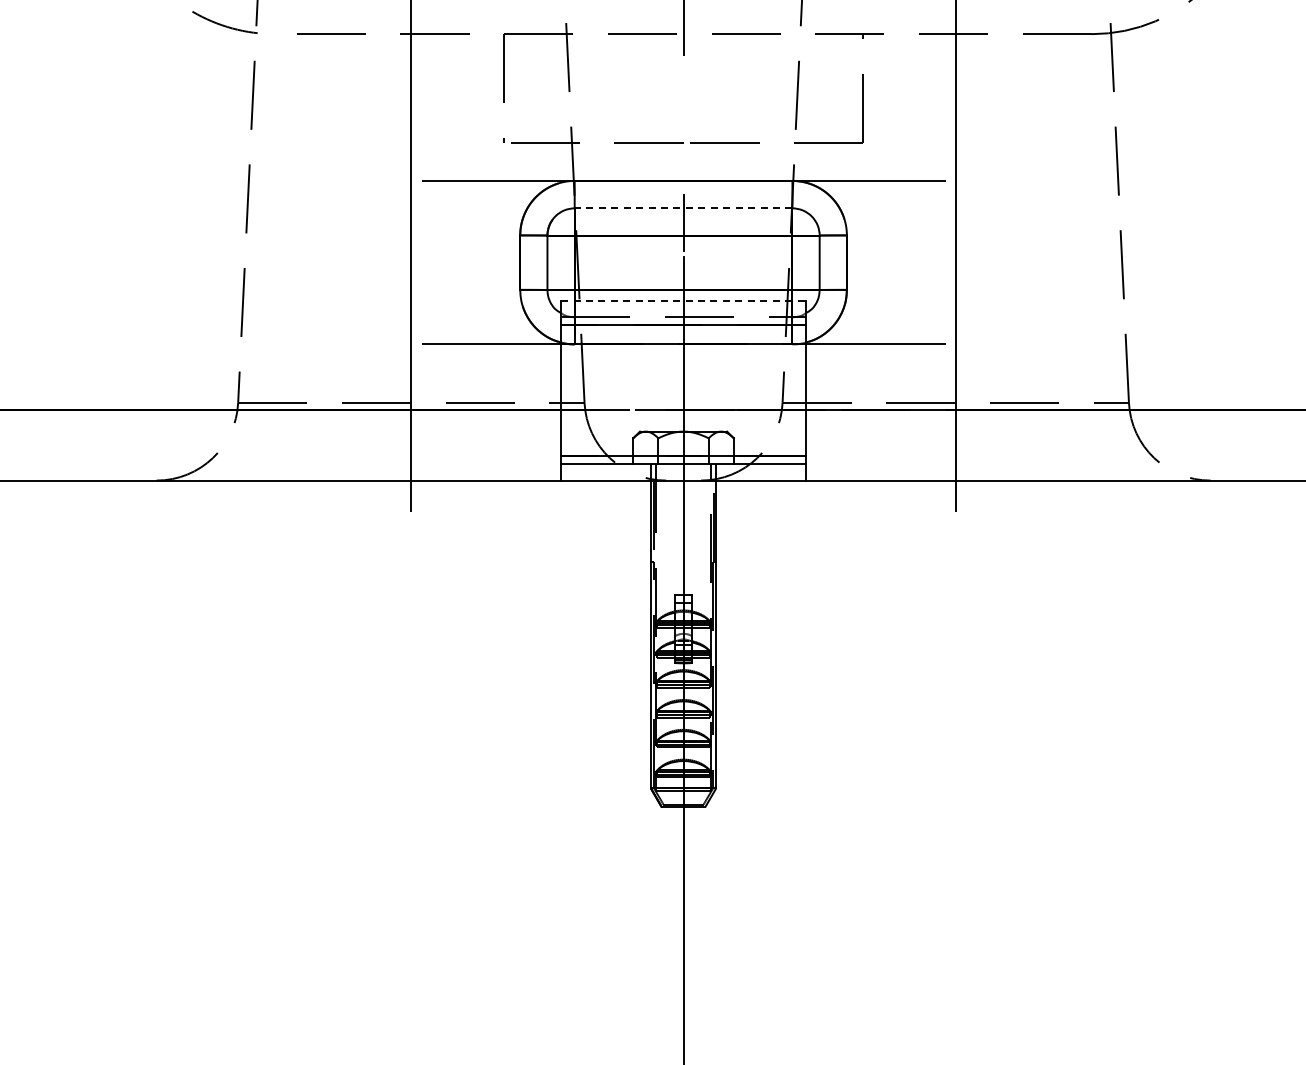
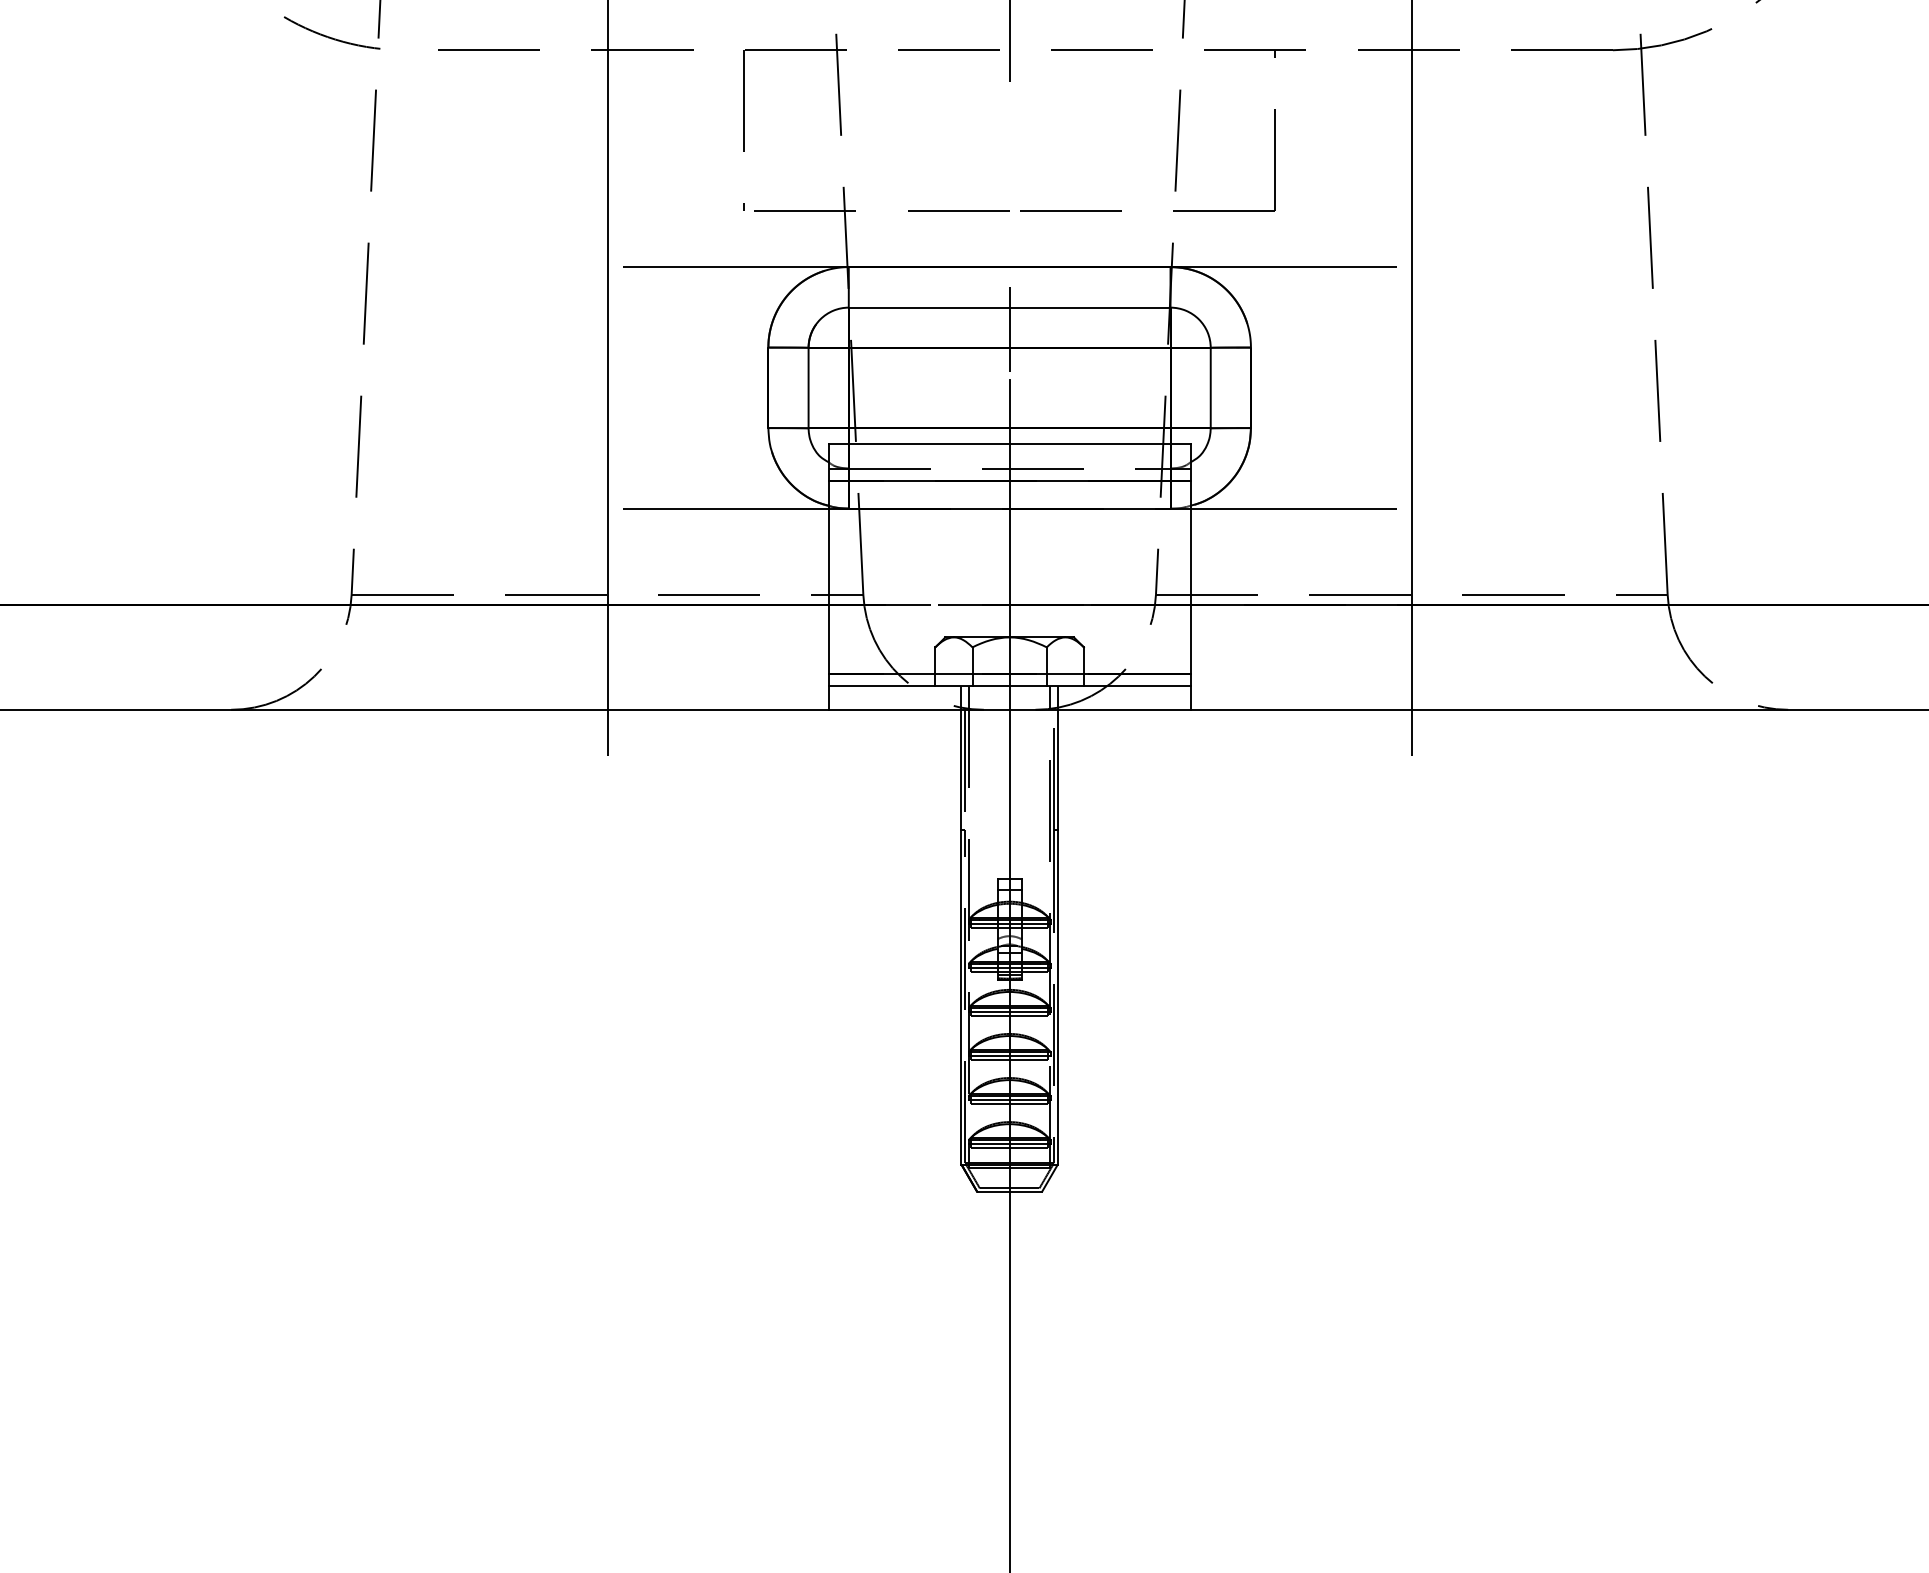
line: (683, 208) -> (1009, 307), dashed -> solid
line: (684, 300) -> (1011, 443), dashed -> solid

